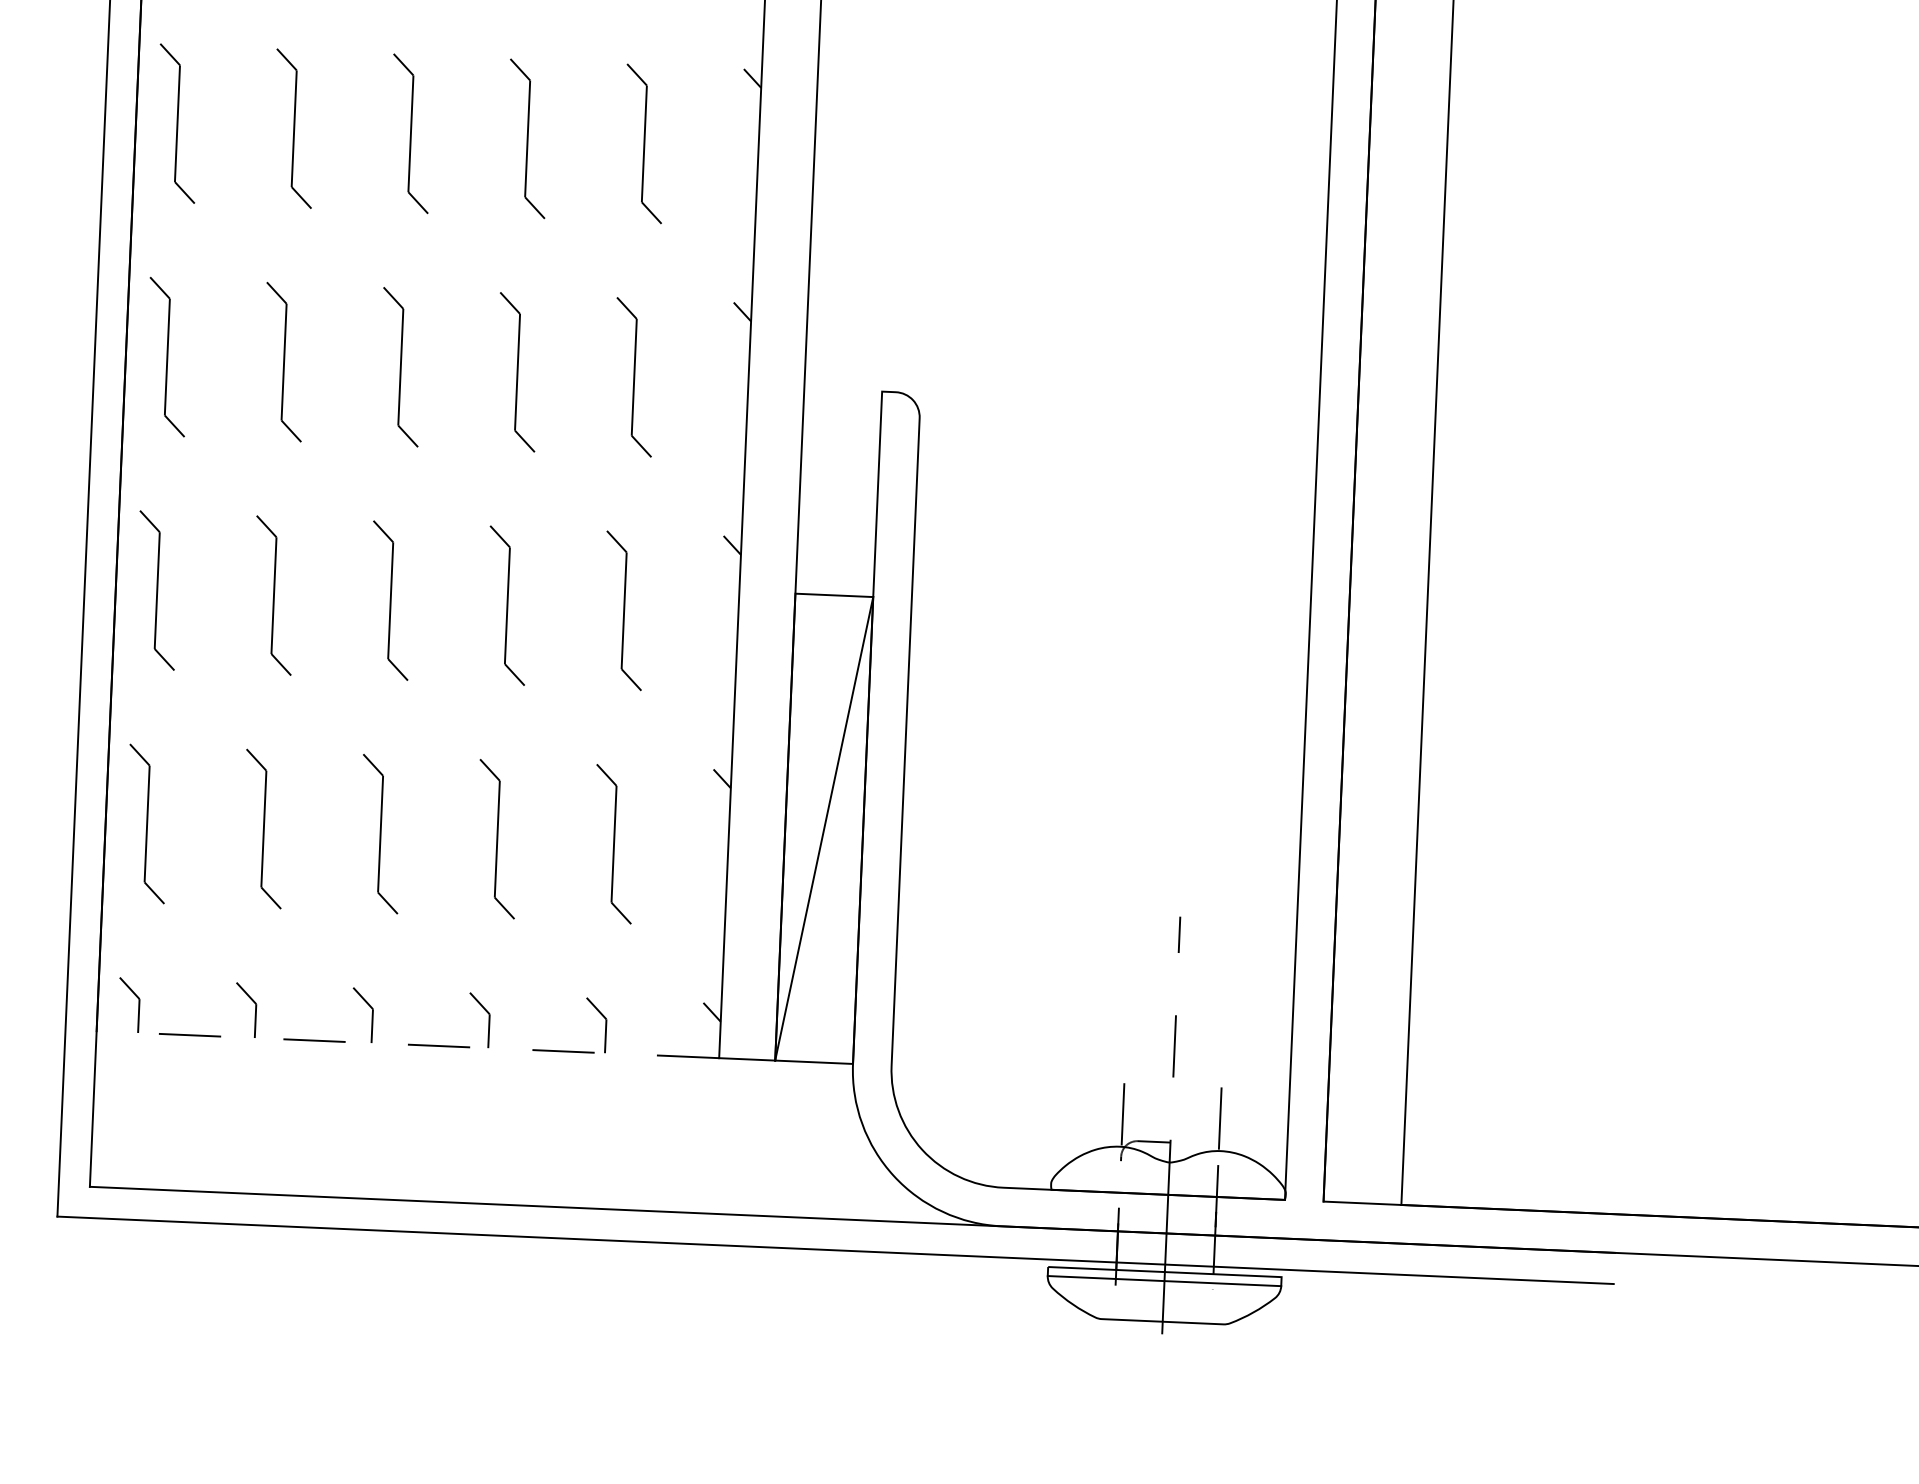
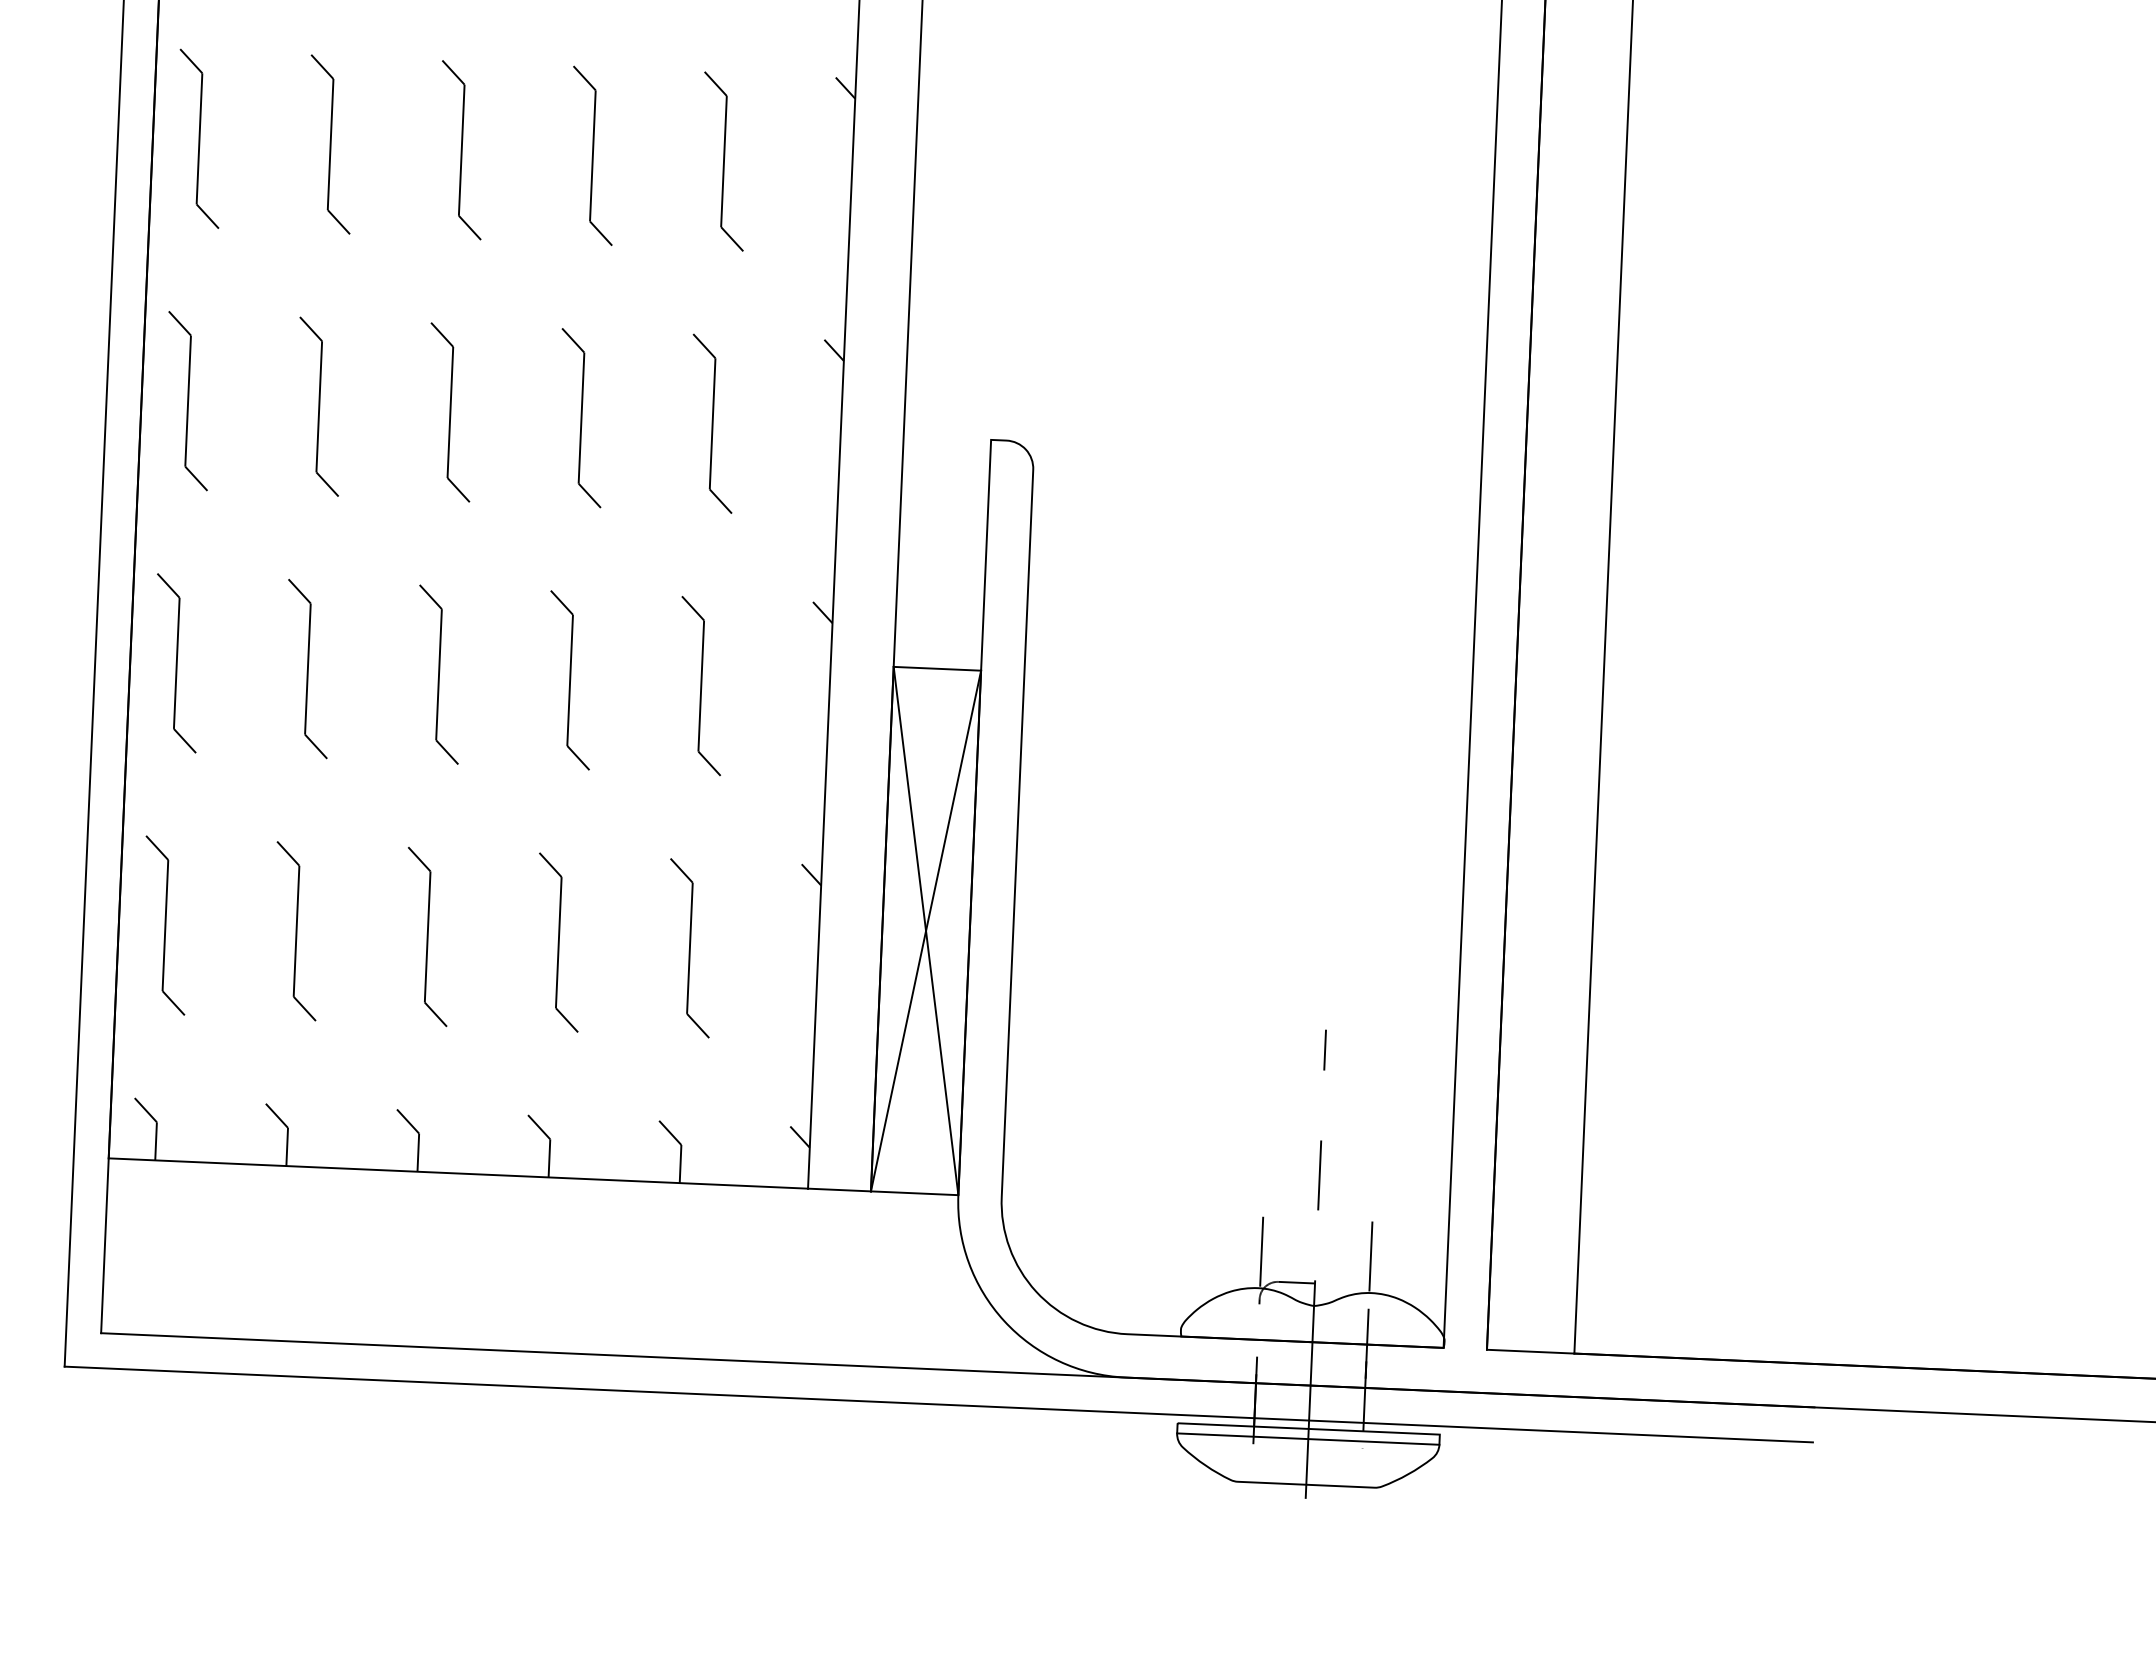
line: (823, 828) -> (925, 930), added
line: (408, 1044) -> (458, 1173), dashed -> solid

